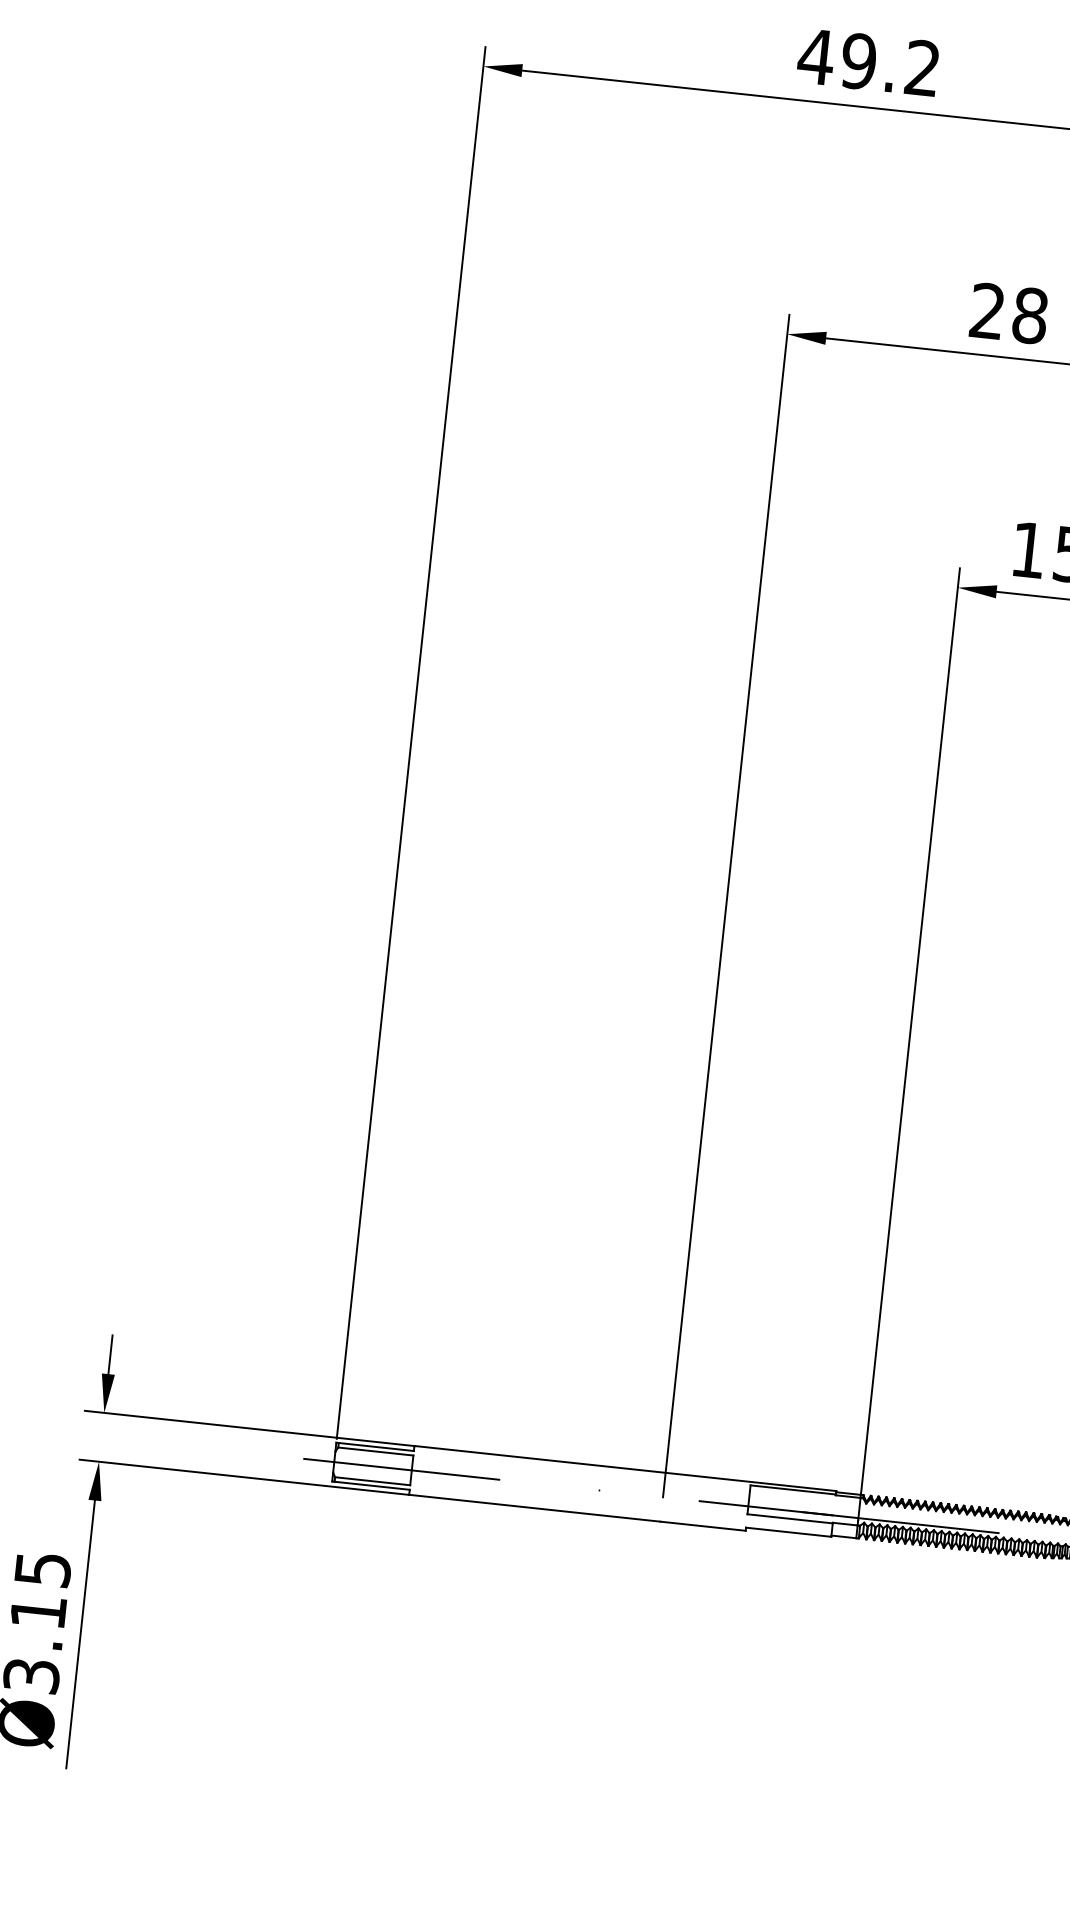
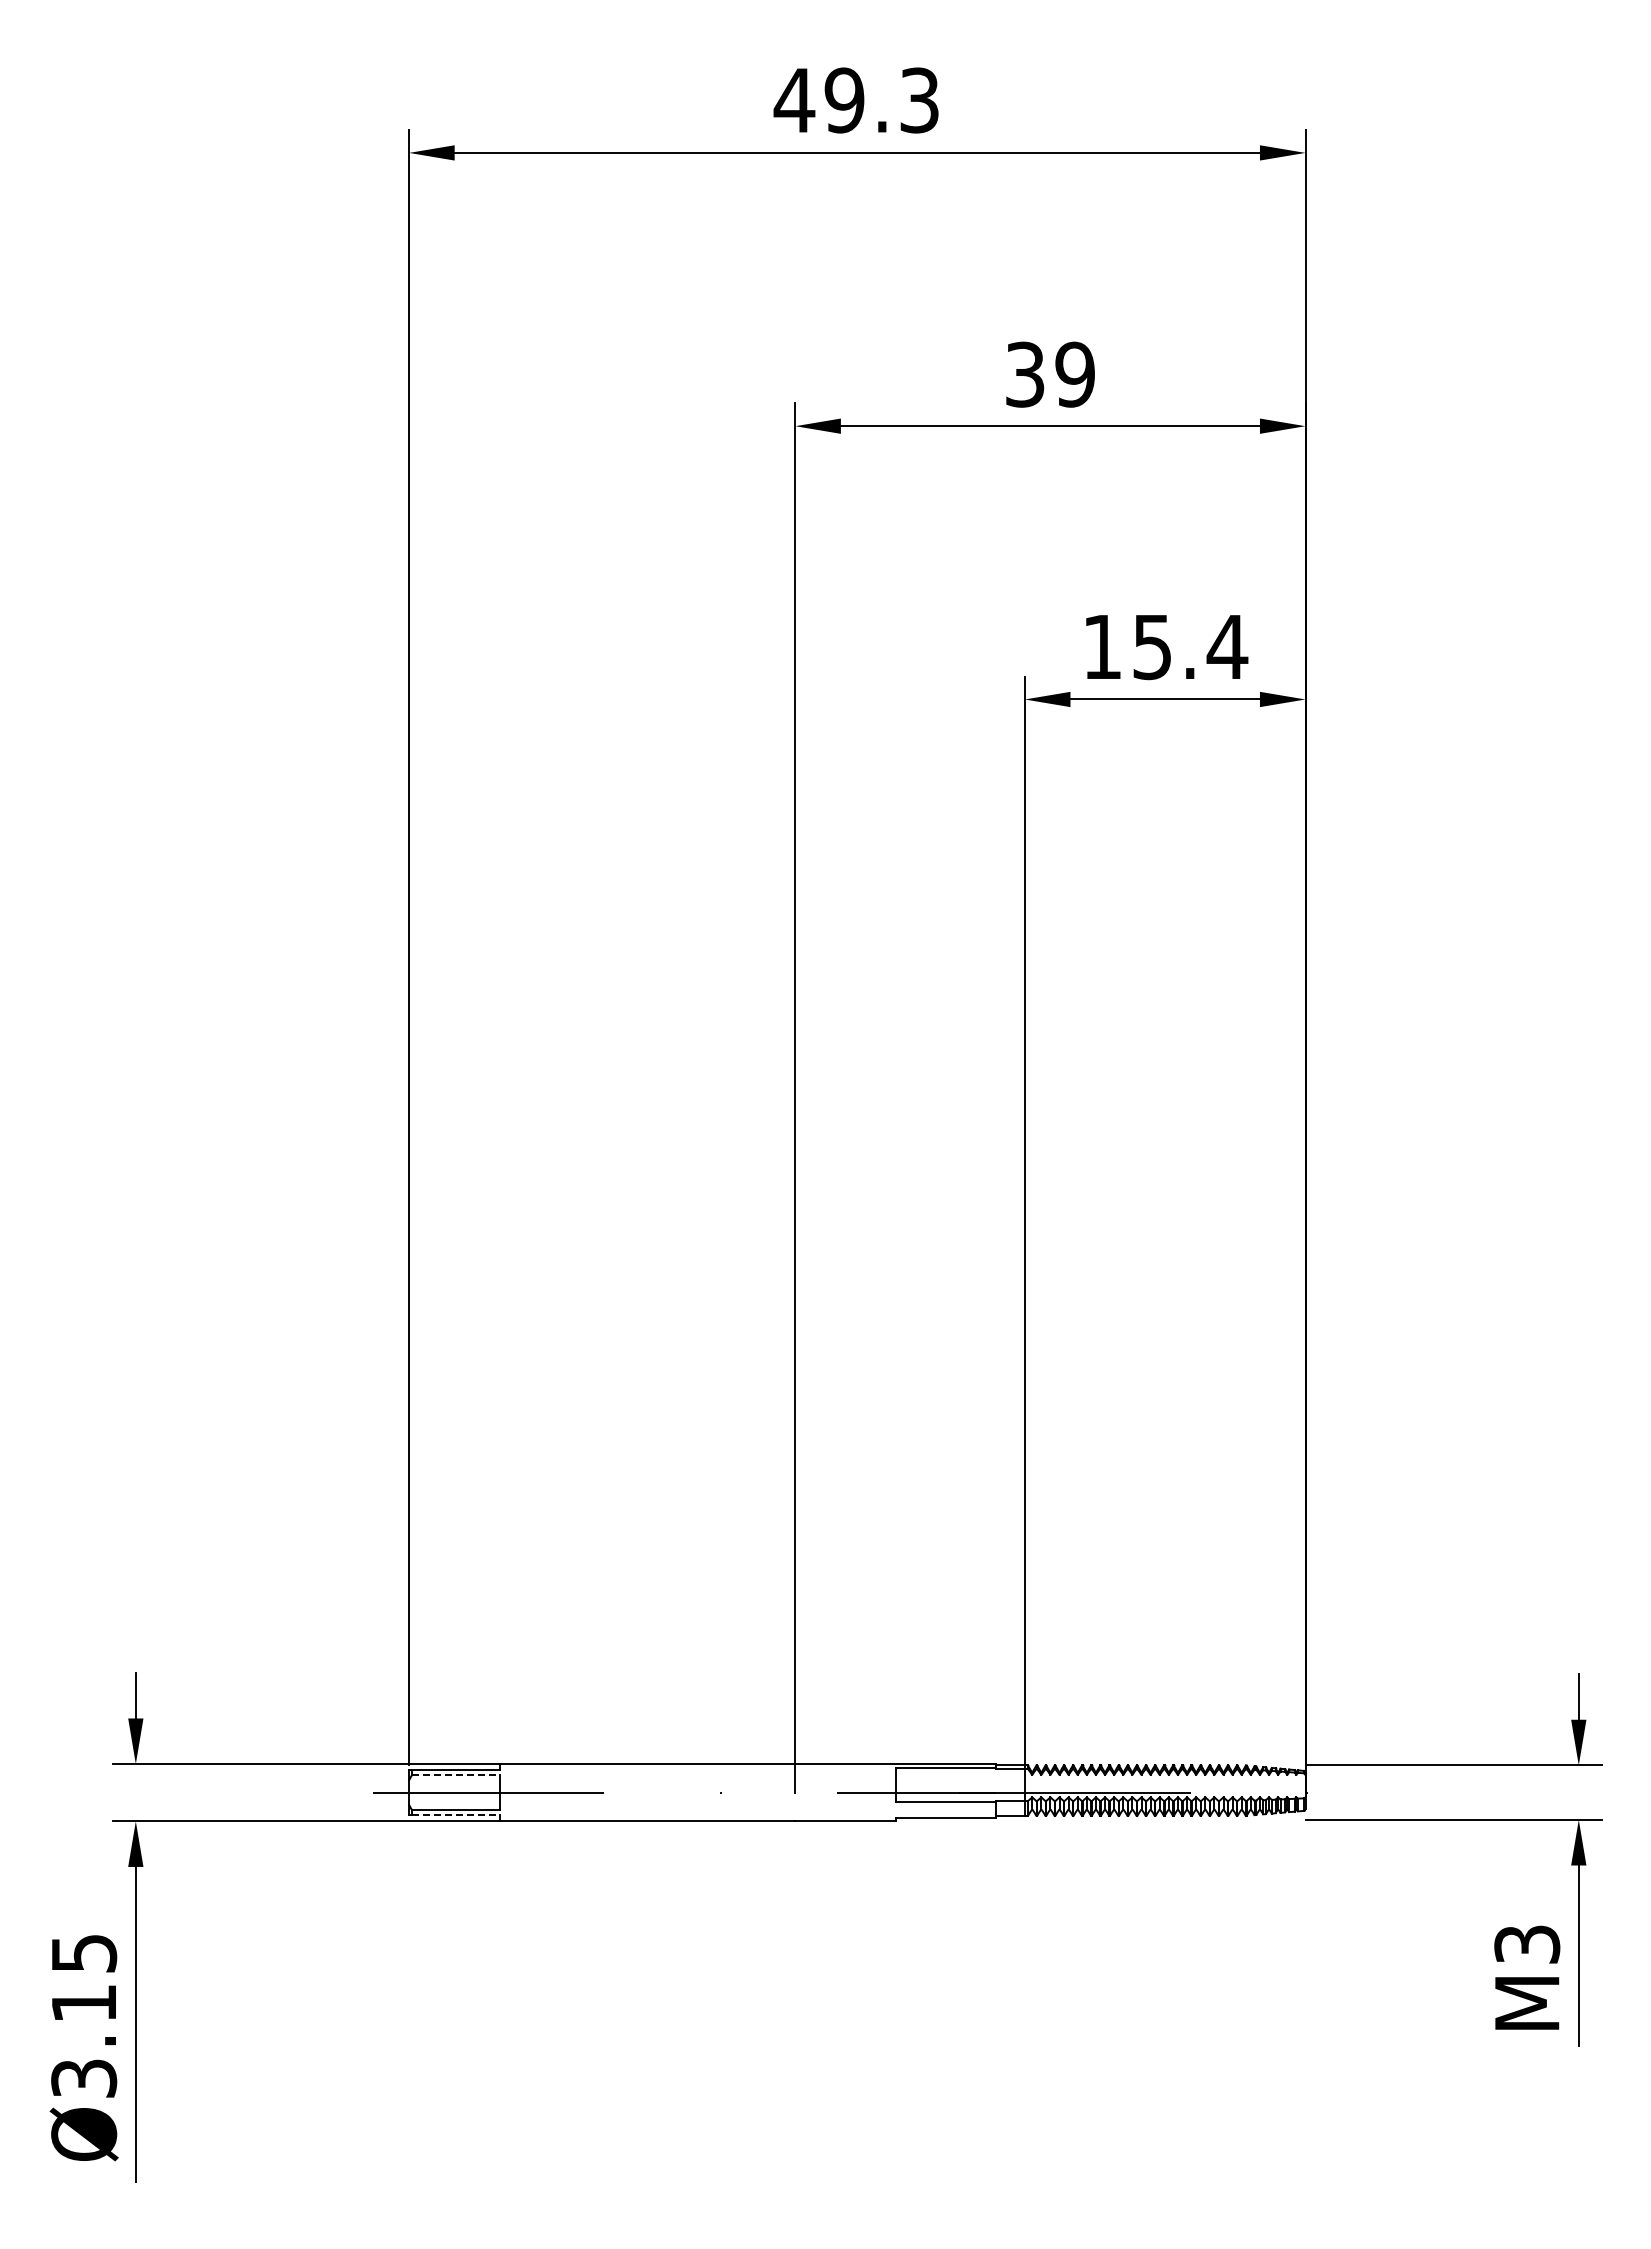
text: (922, 68) -> (919, 100), 49.2 -> 49.3
text: (1009, 313) -> (1050, 374), 28 -> 39
line: (376, 1451) -> (456, 1775), solid -> dashed
line: (372, 1485) -> (456, 1815), solid -> dashed

